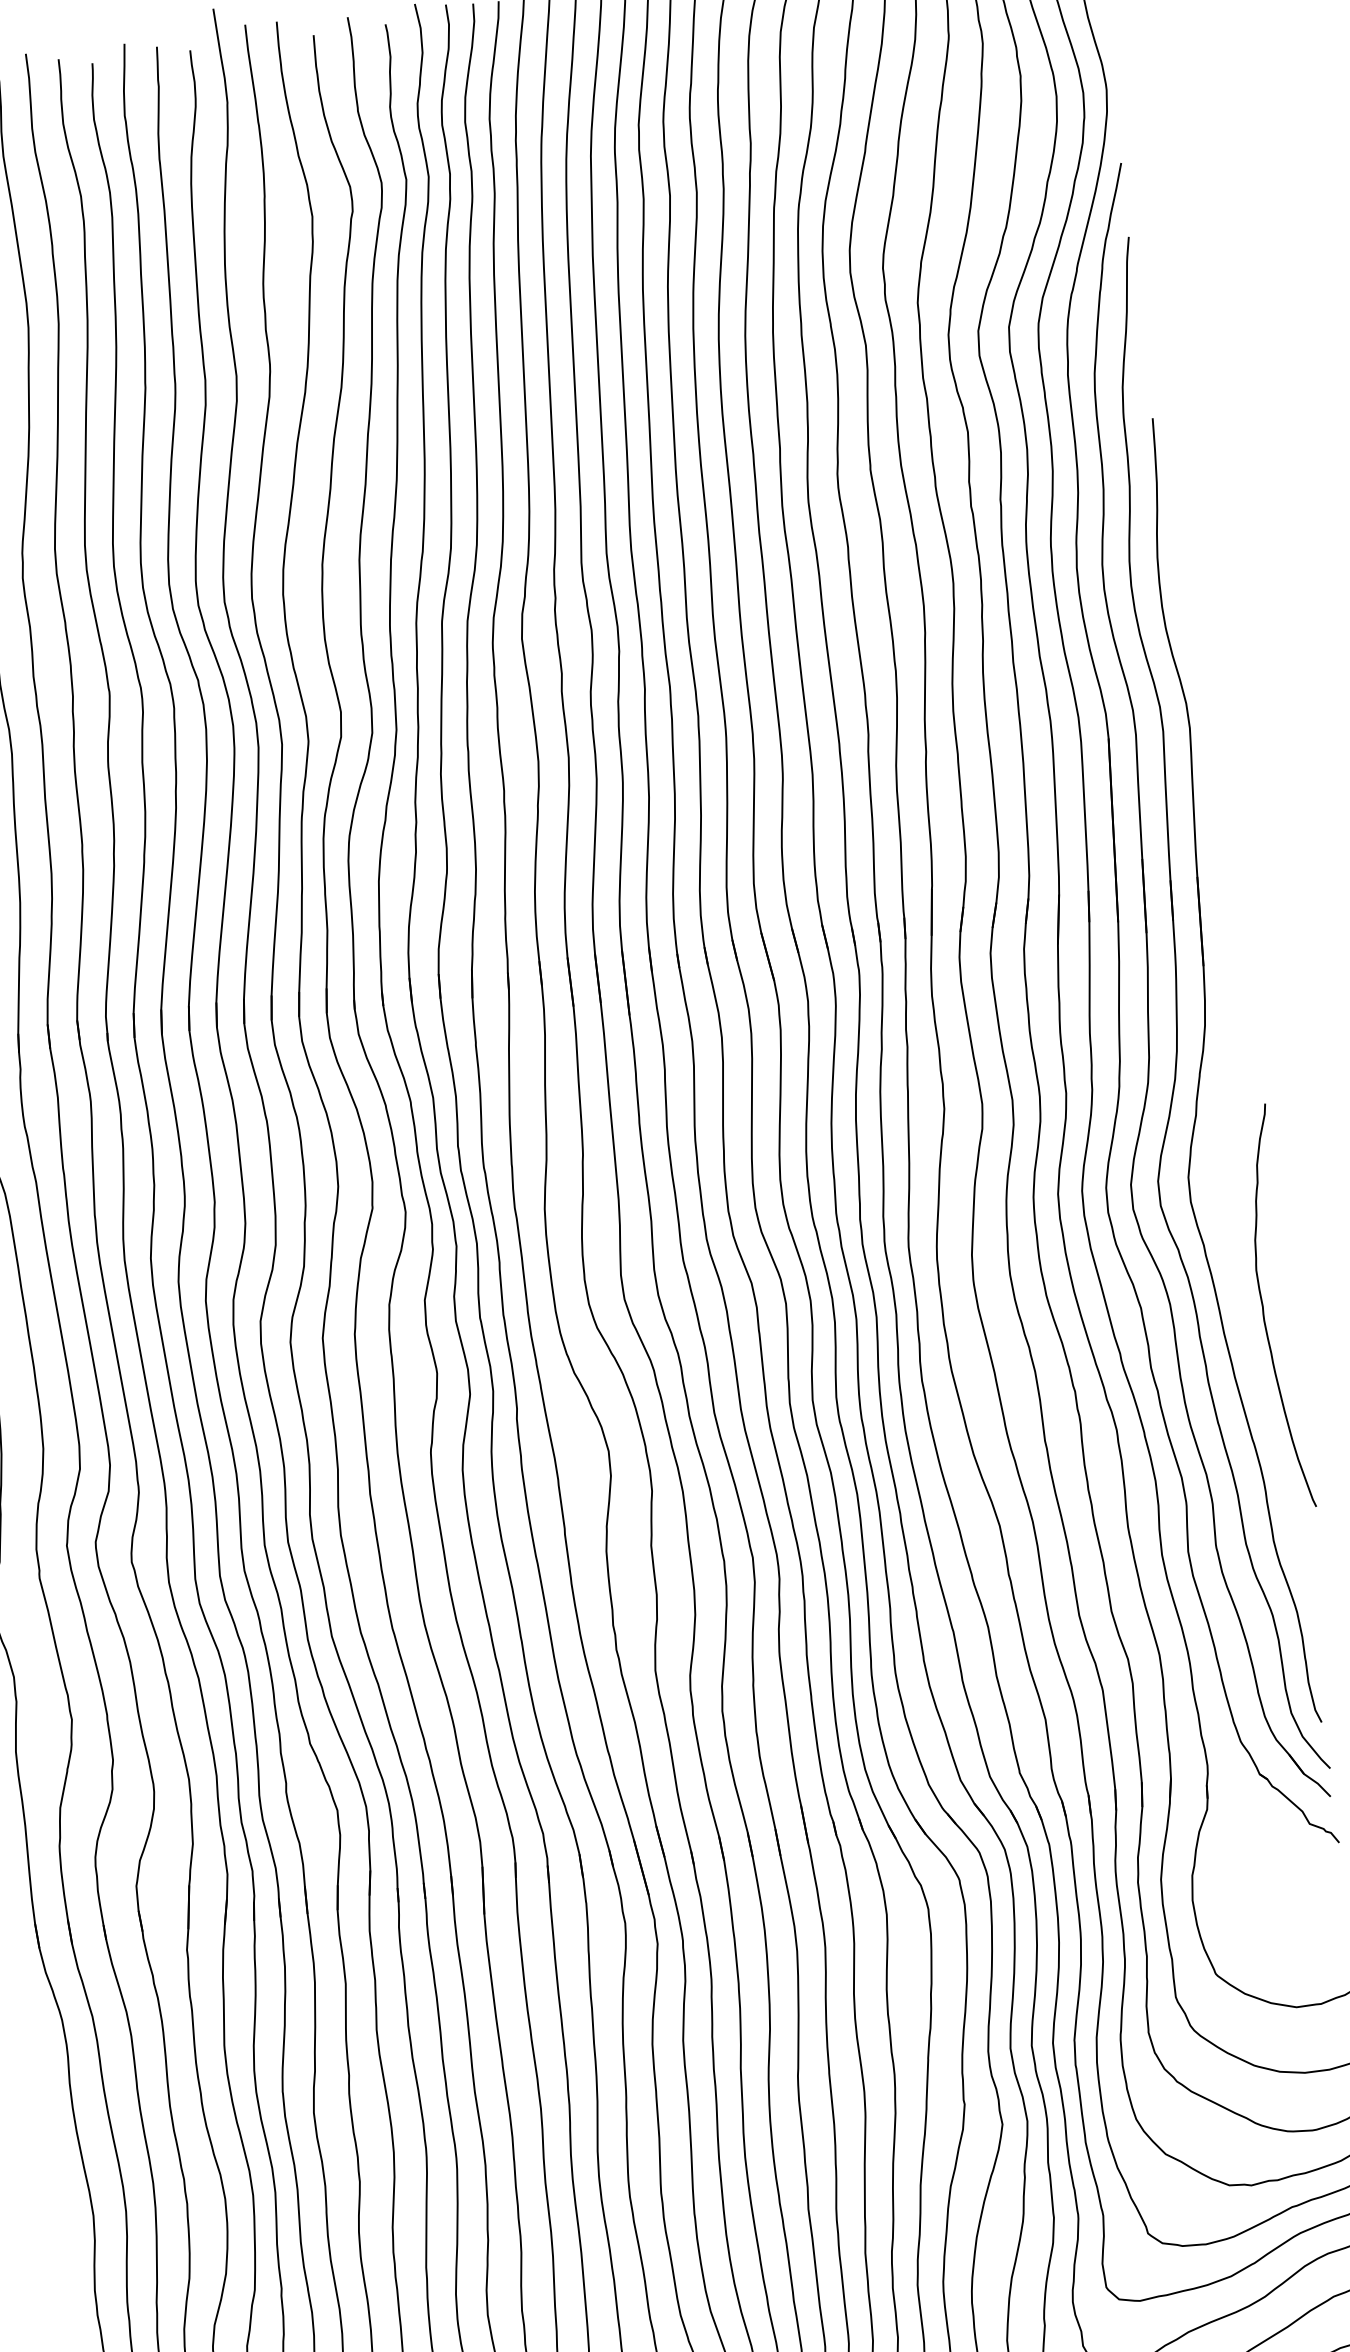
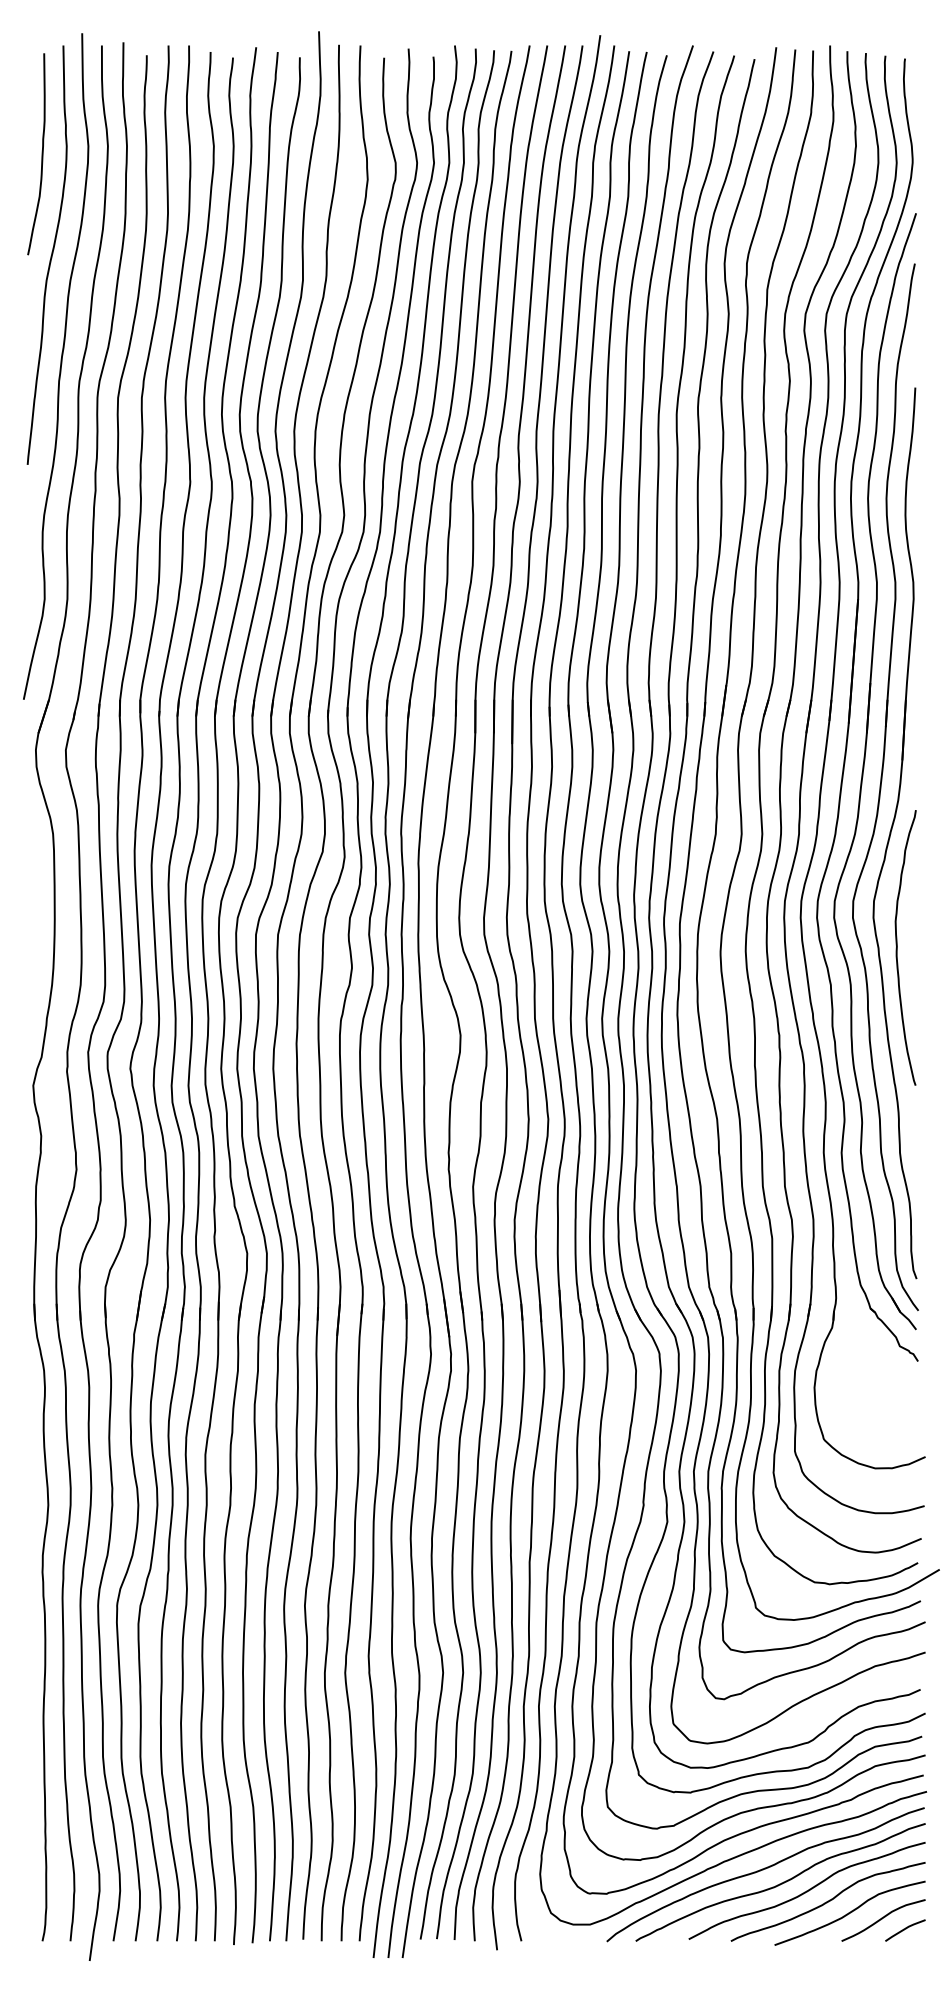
curve: (1263, 1308) -> (897, 947), moved

